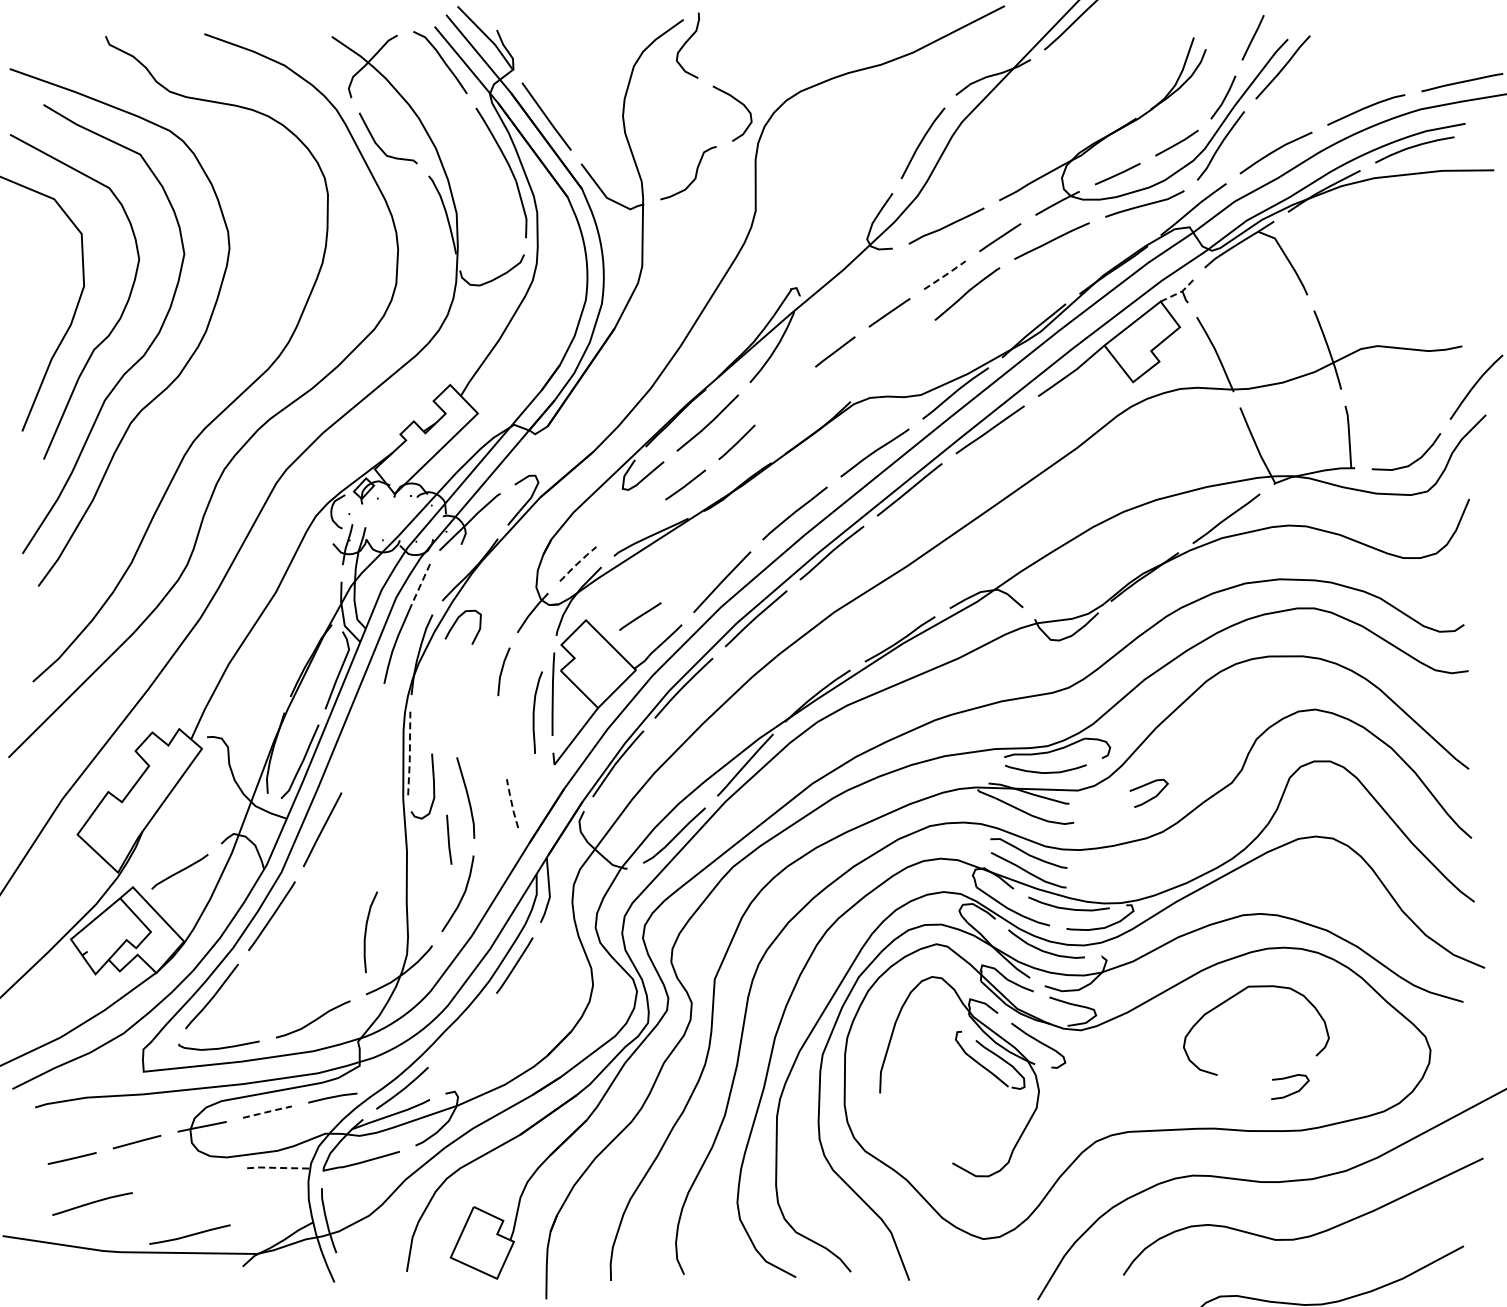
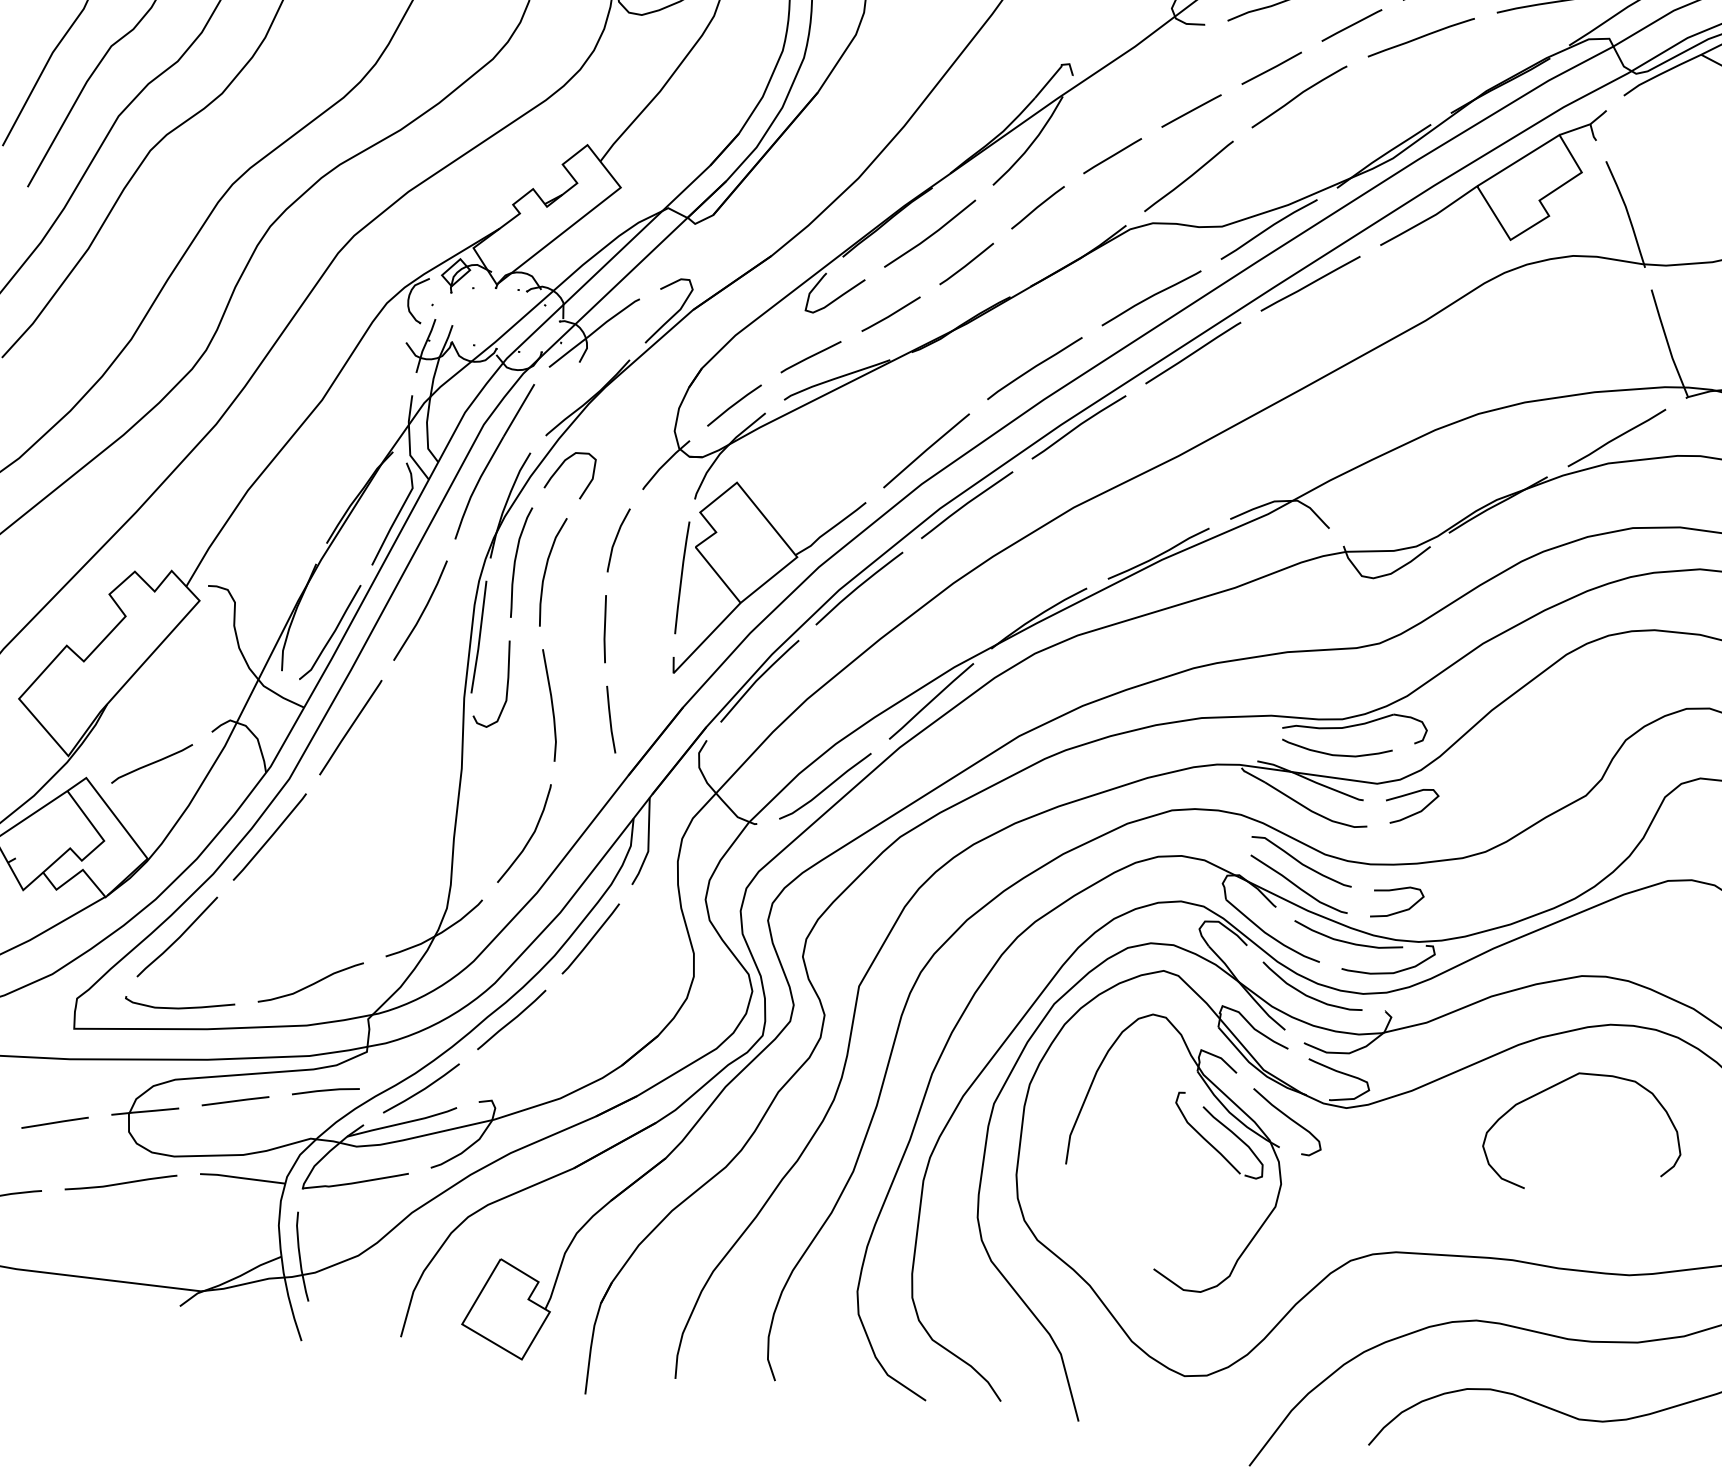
line: (945, 275) -> (1272, 68), dashed -> solid
line: (1179, 292) -> (1586, 125), dashed -> solid
line: (892, 360) -> (1188, 175), added
line: (784, 395) -> (1037, 207), added
line: (577, 563) -> (733, 404), dashed -> solid
line: (420, 584) -> (518, 410), dashed -> solid
line: (640, 616) -> (811, 356), moved
curve: (534, 712) -> (516, 561), moved
curve: (365, 738) -> (421, 610), added
line: (409, 753) -> (479, 637), dashed -> solid
curve: (1150, 798) -> (1412, 813), moved
line: (511, 803) -> (609, 719), dashed -> solid
line: (449, 839) -> (605, 628), moved
curve: (366, 932) -> (546, 571), moved
curve: (463, 1030) -> (512, 1019), added
curve: (1292, 1092) -> (1399, 910), moved
line: (268, 1111) -> (237, 1100), dashed -> solid
line: (277, 1167) -> (241, 1177), dashed -> solid
curve: (189, 1234) -> (120, 1182), moved

